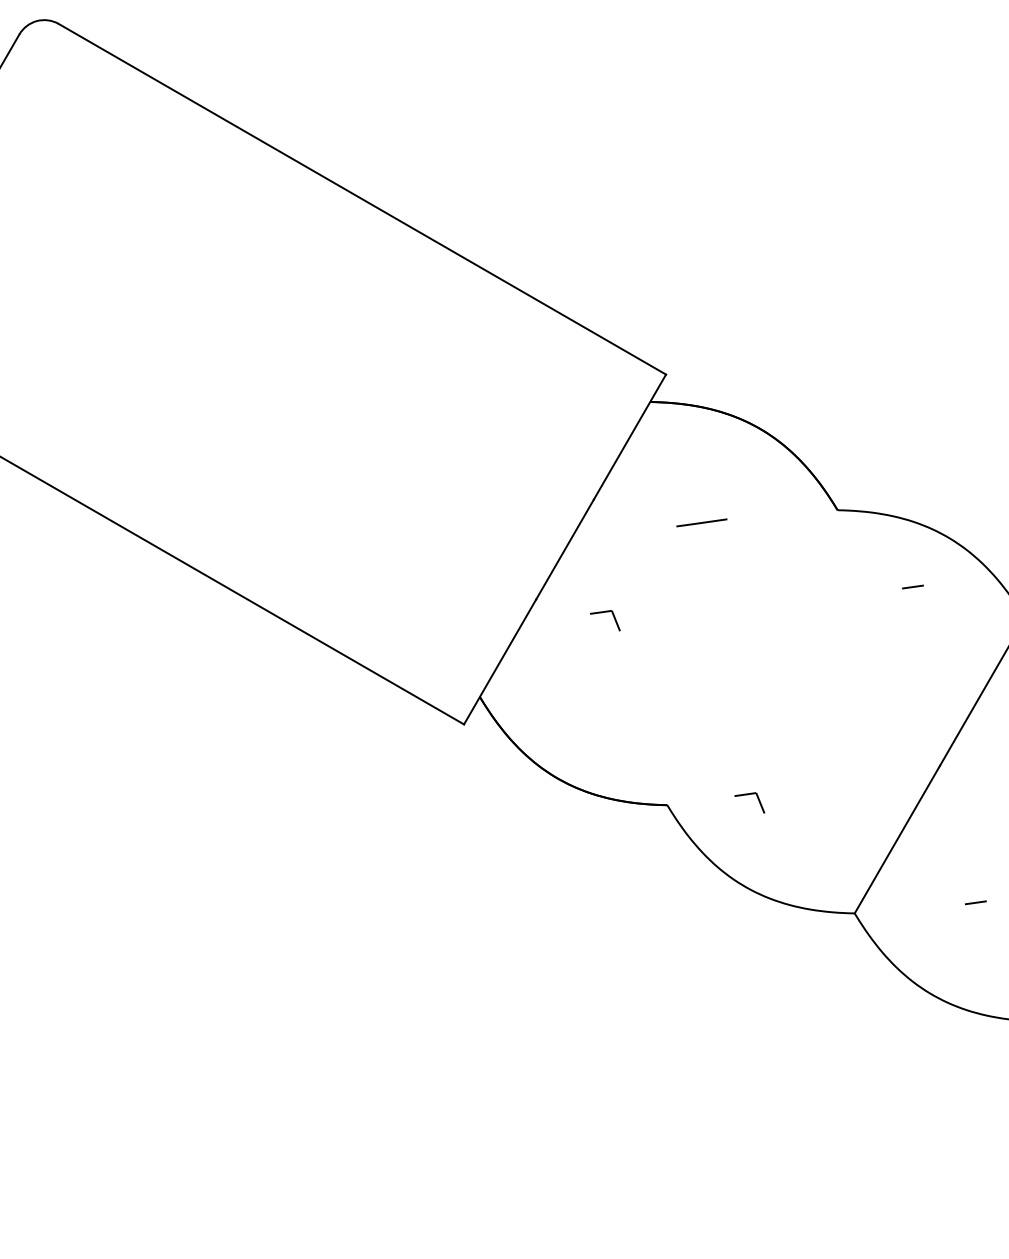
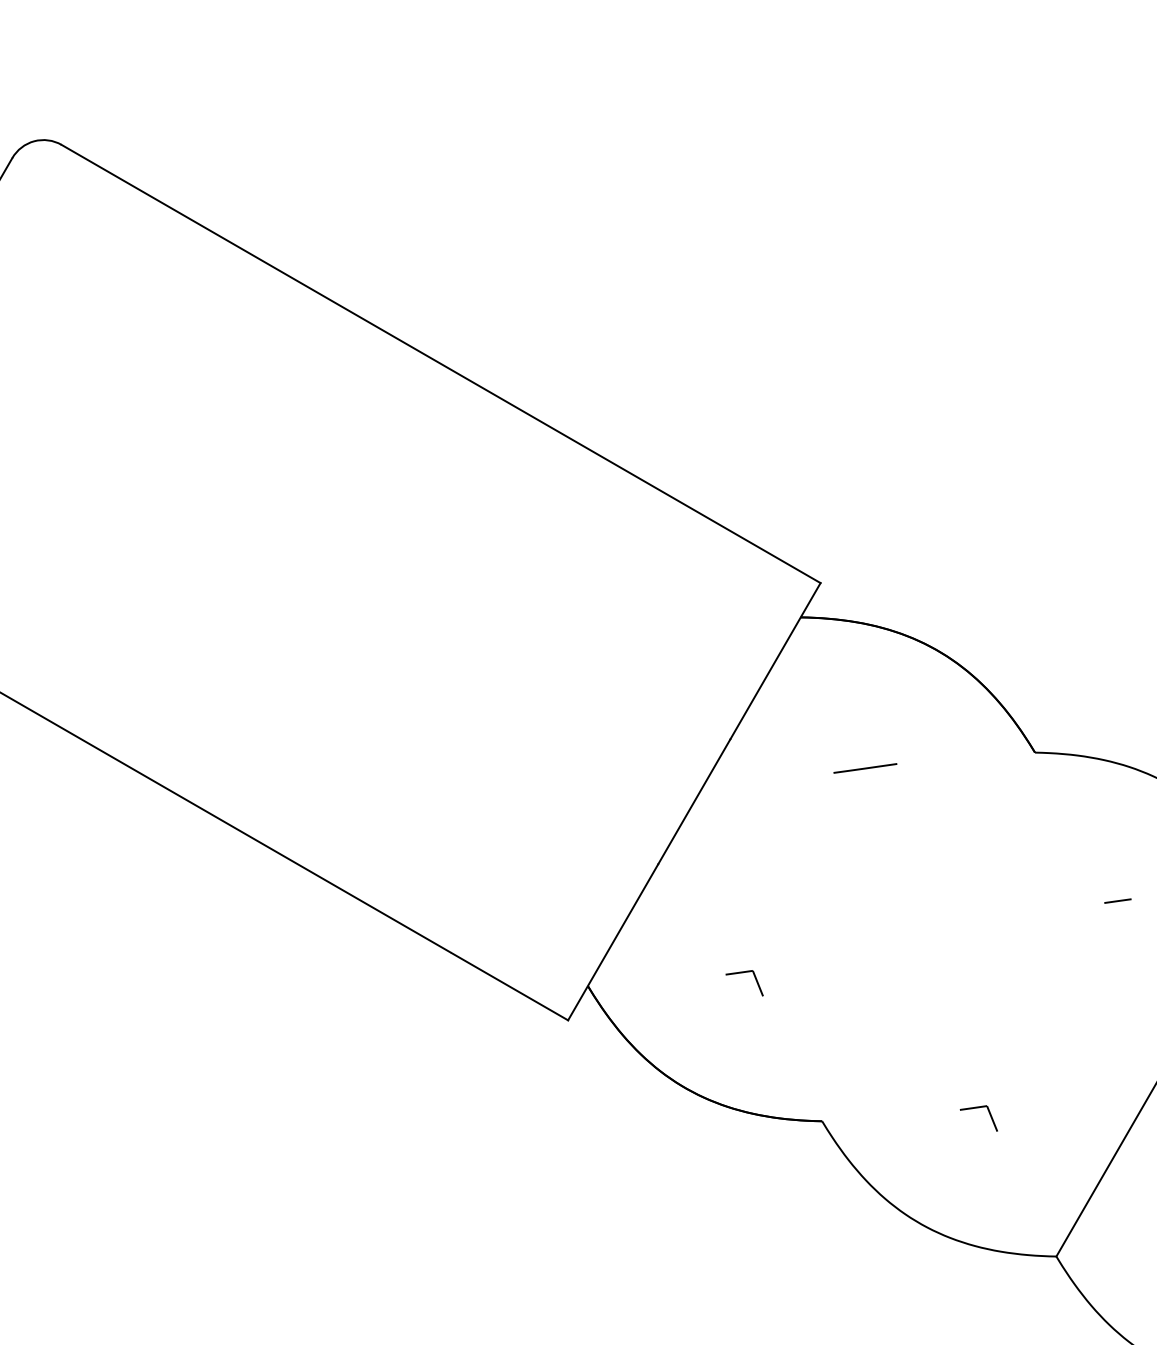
line: (912, 586) -> (1117, 900), moved
part: (602, 613) -> (741, 974), moved
part: (748, 795) -> (977, 1109), moved

